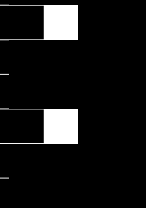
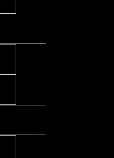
fill: (60, 22) -> (60, 28), added
fill: (60, 125) -> (60, 119), added

